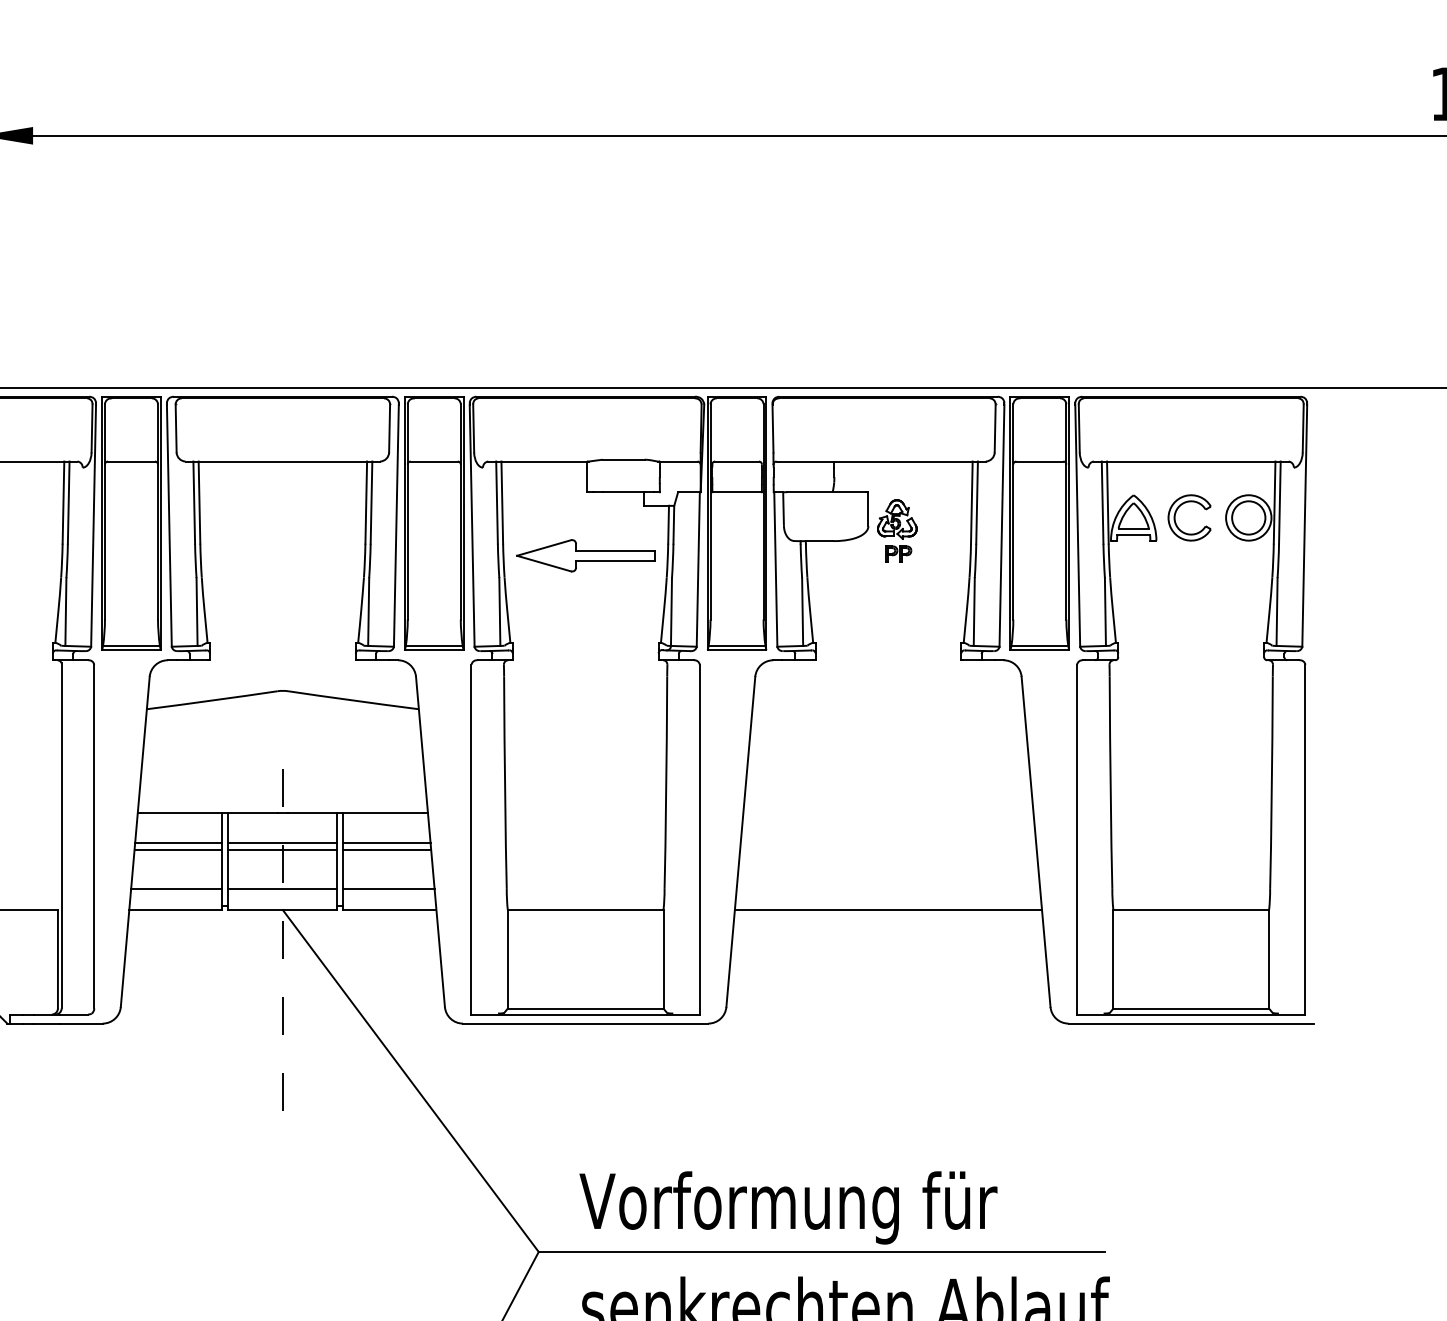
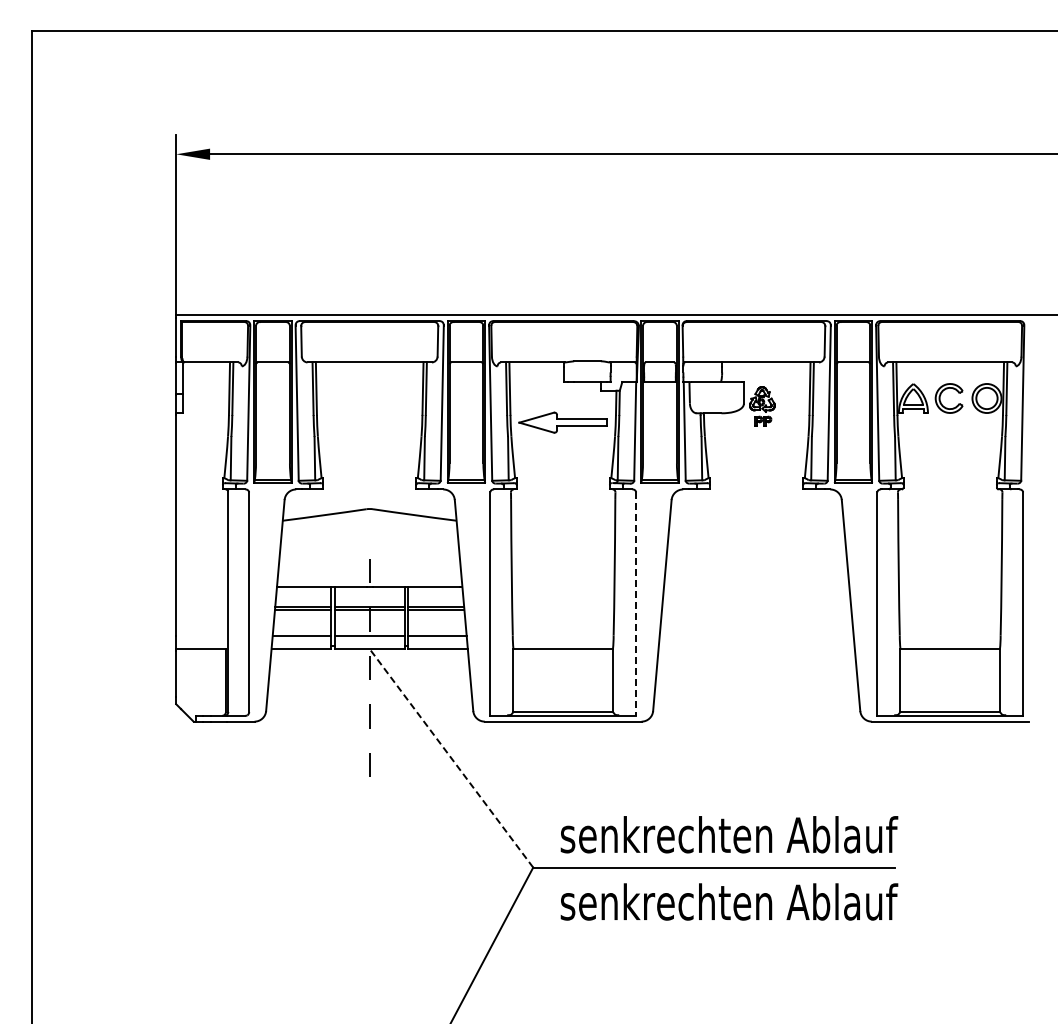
line: (700, 840) -> (636, 604), solid -> dashed
line: (888, 910) -> (756, 649), removed
line: (410, 1079) -> (451, 757), solid -> dashed
text: (844, 1208) -> (728, 839), Vorformung für -> senkrechten Ablauf

